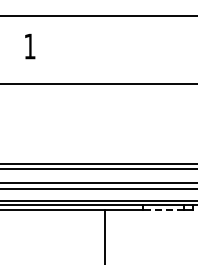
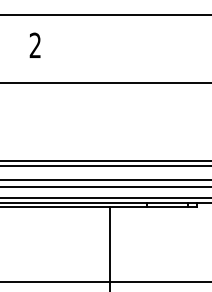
text: (29, 45) -> (34, 44), 1 -> 2
line: (163, 210) -> (167, 207), dashed -> solid

